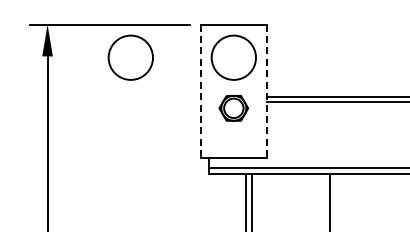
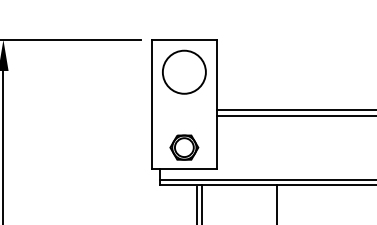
circle: (130, 57) -> (83, 72), removed
line: (200, 91) -> (151, 105), dashed -> solid
line: (267, 91) -> (217, 105), dashed -> solid
part: (233, 107) -> (184, 146), moved

